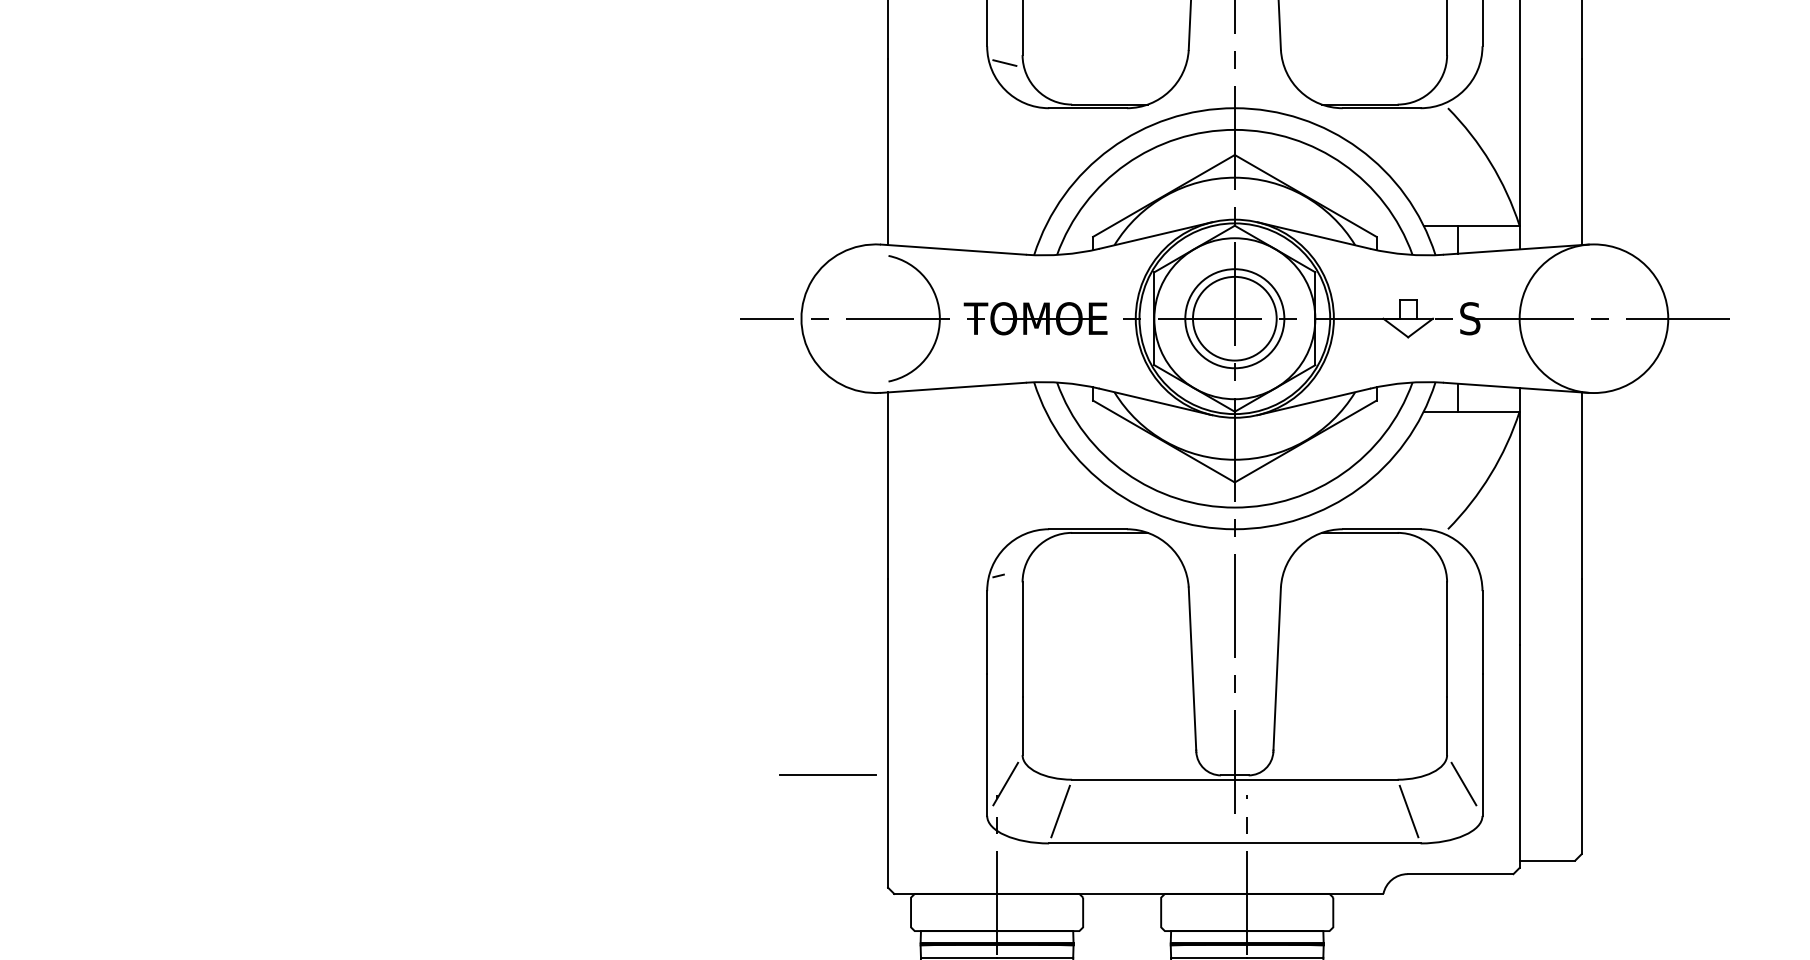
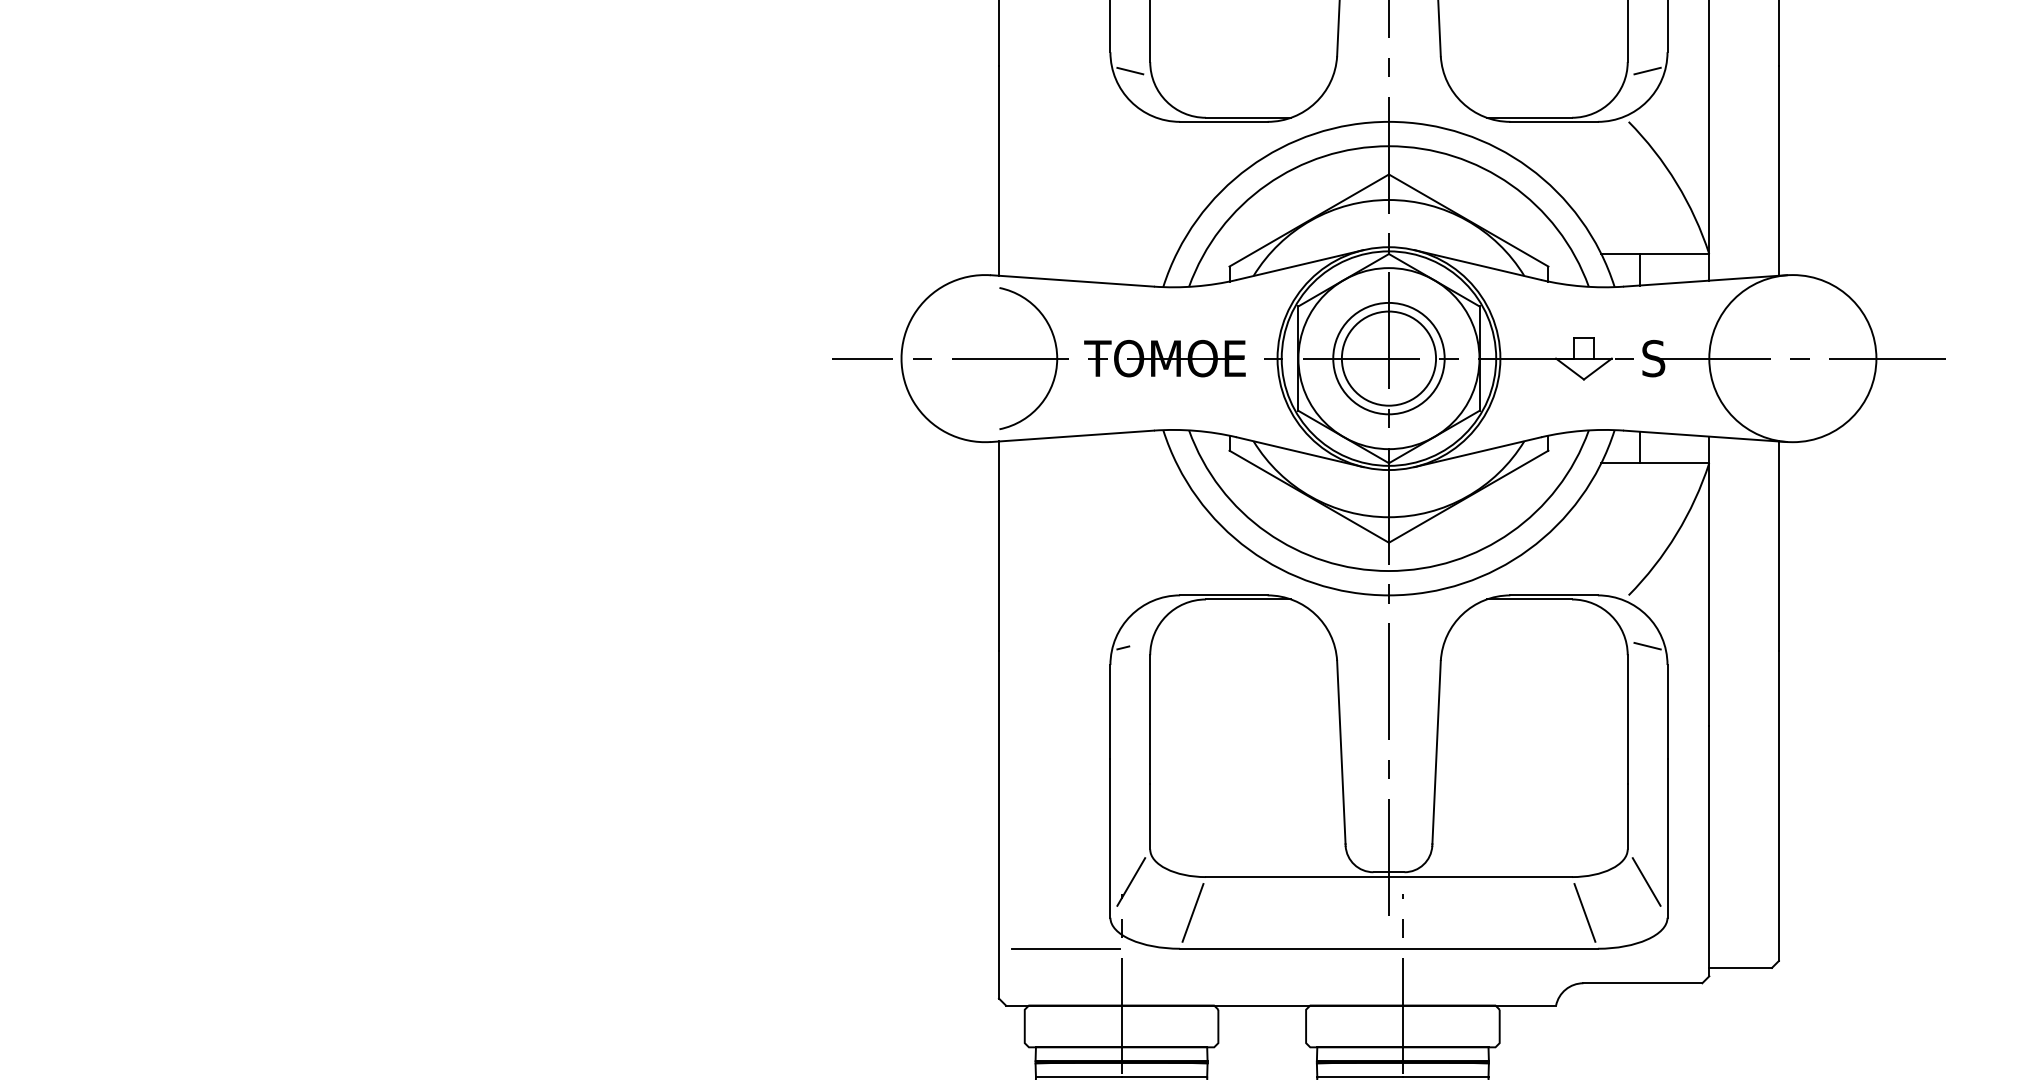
line: (1464, 62) -> (1647, 70), added
line: (1464, 574) -> (1647, 646), added
line: (827, 774) -> (1065, 947), moved

